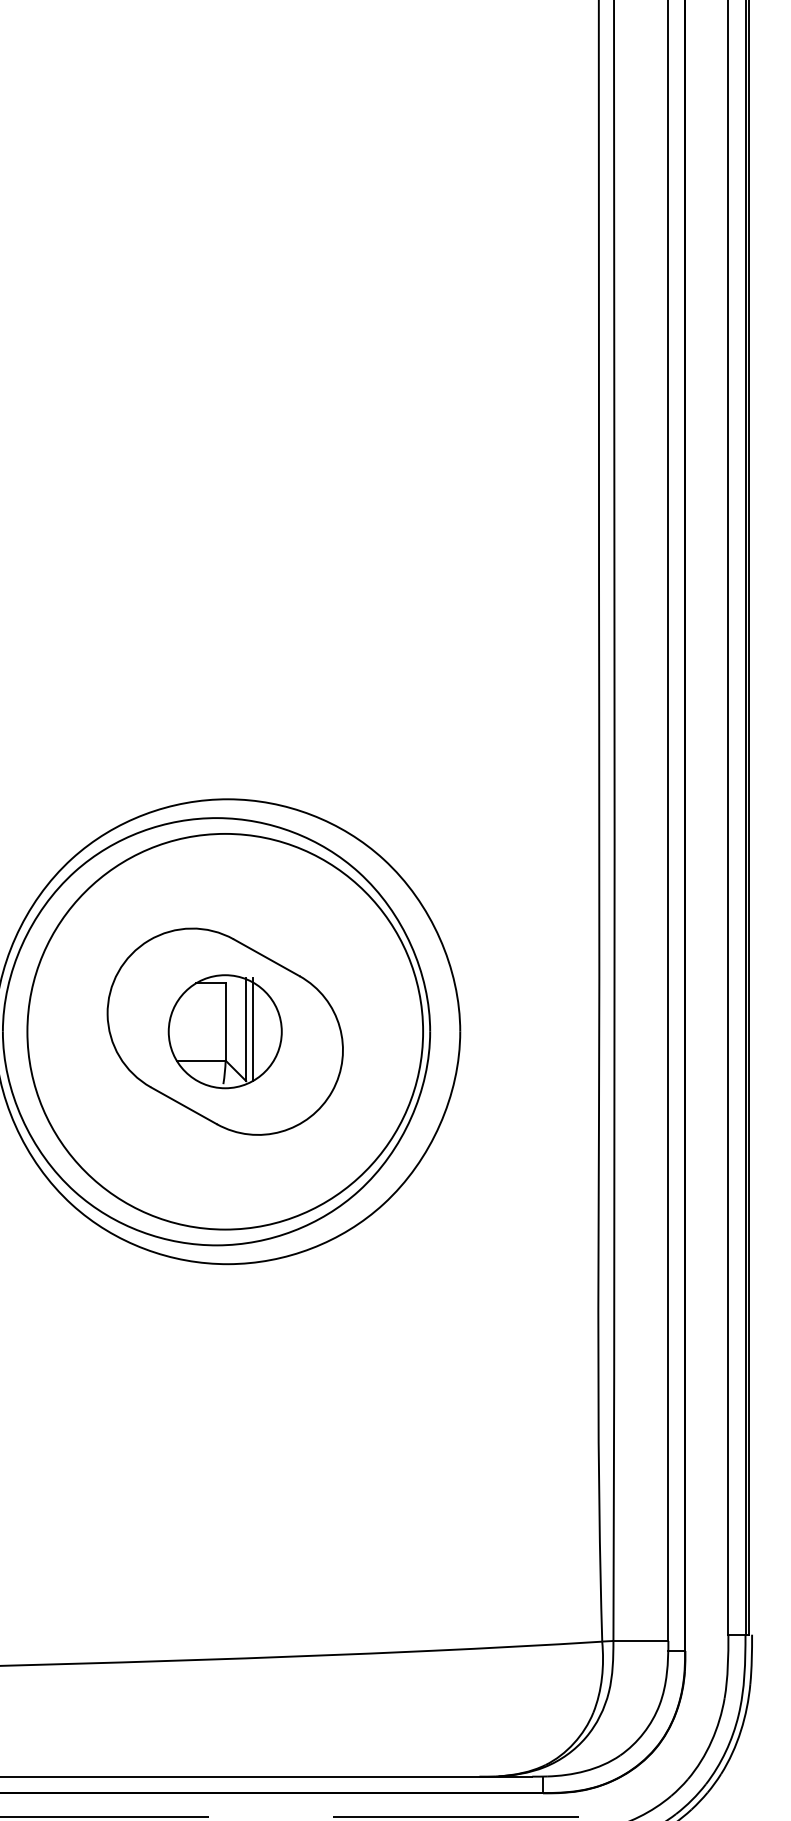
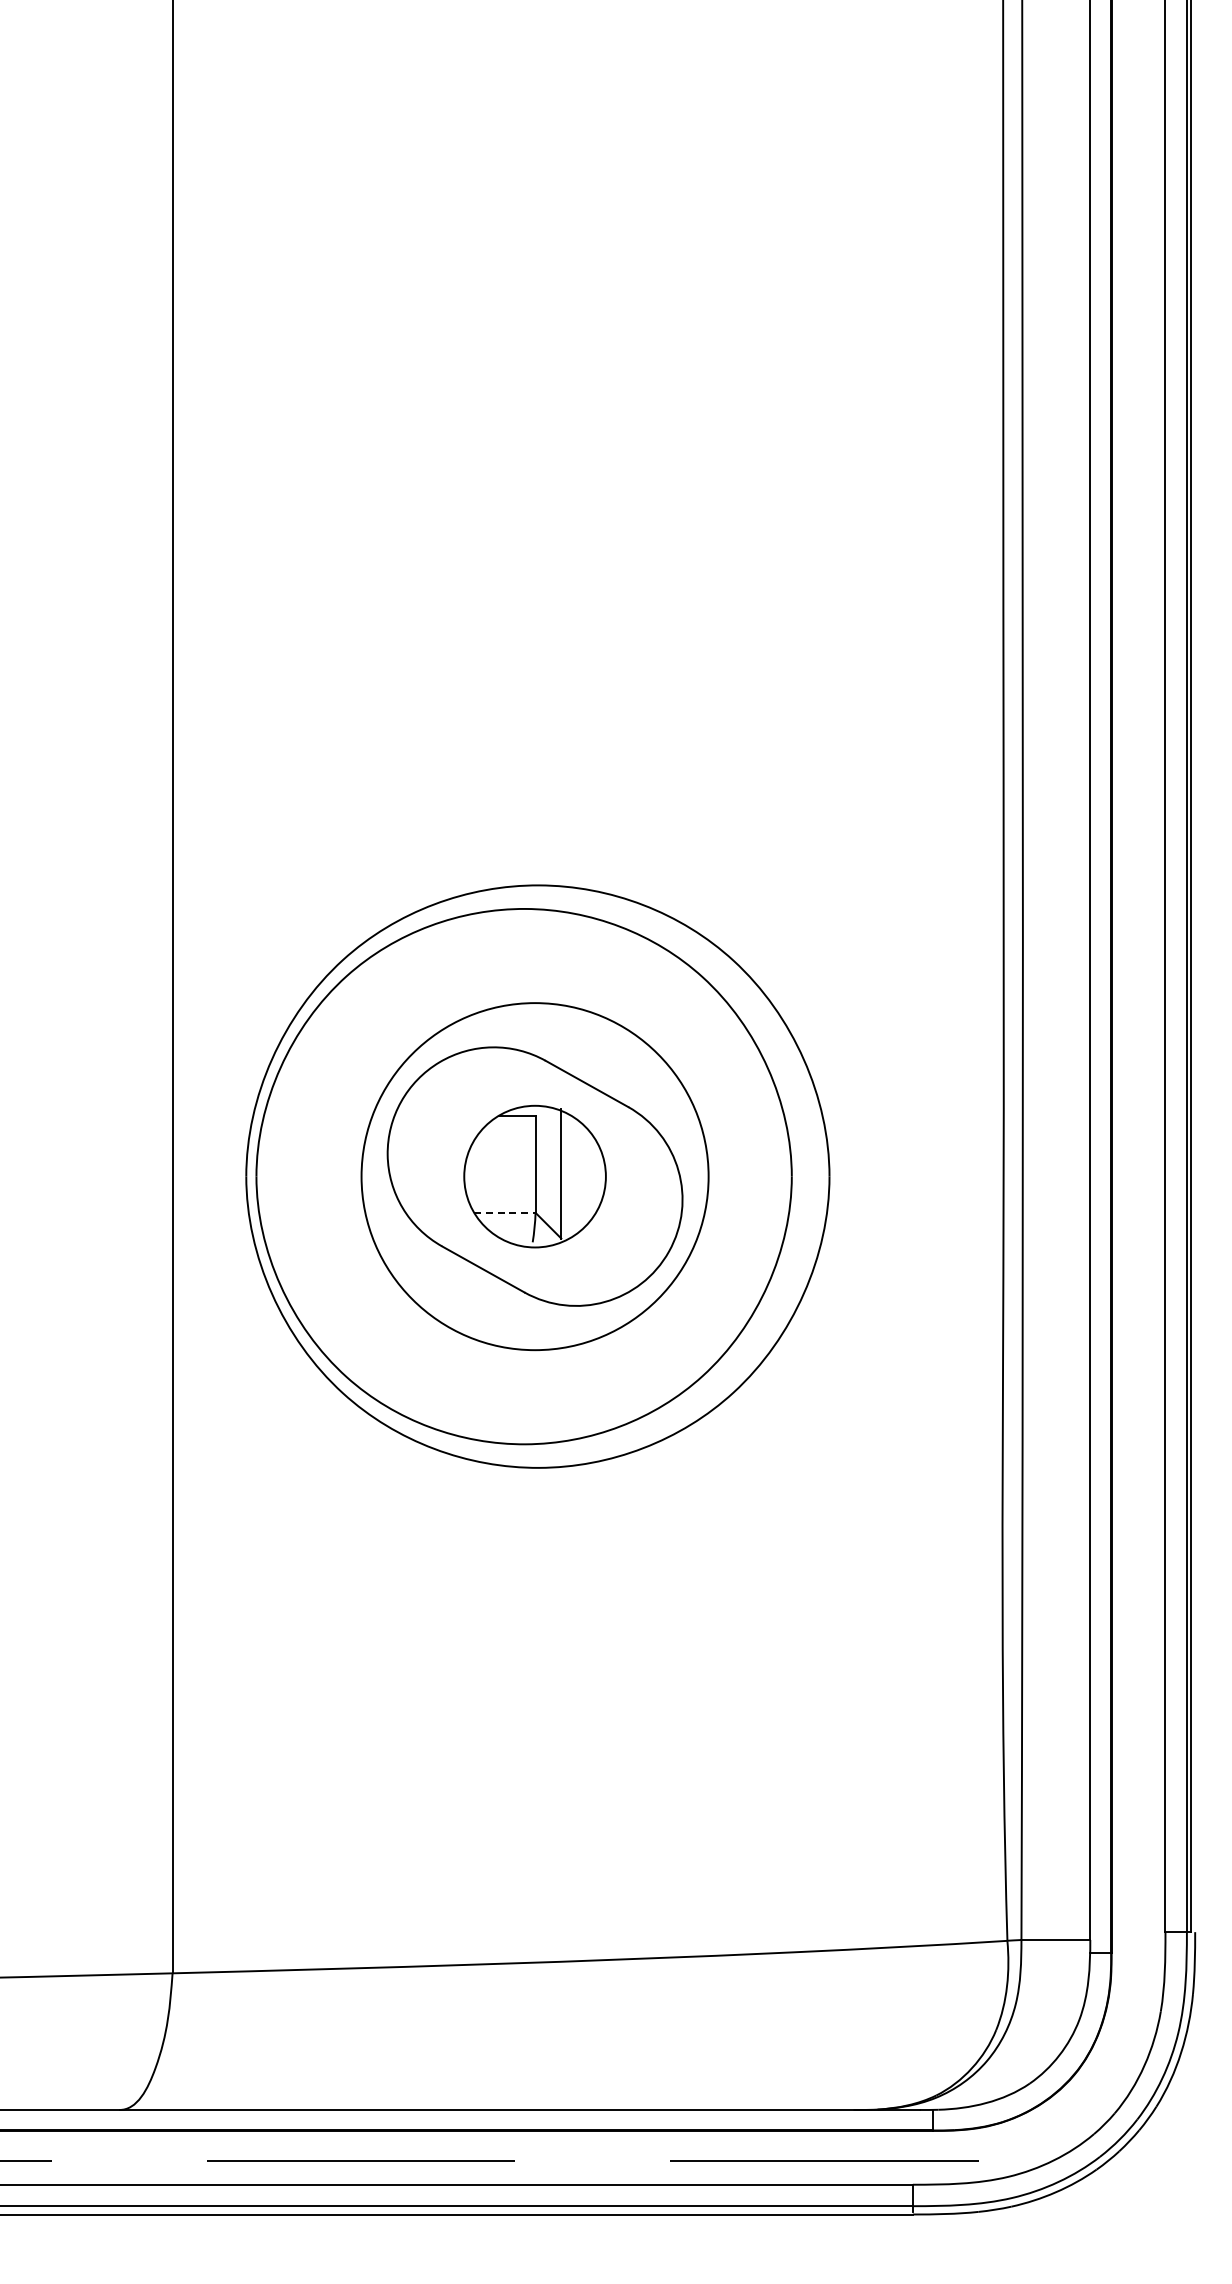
line: (253, 1029) -> (570, 1173), removed
circle: (224, 1031) -> (534, 1176), size x0.7
line: (200, 1060) -> (504, 1212), solid -> dashed

